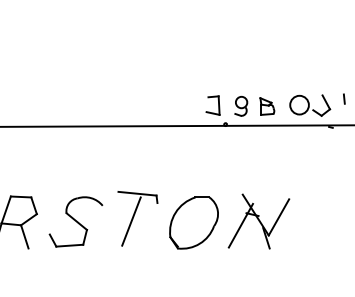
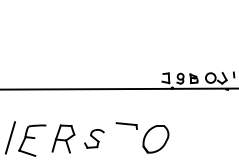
part: (75, 221) -> (94, 138), size x0.7
line: (131, 221) -> (123, 138), removed
part: (258, 221) -> (189, 138), removed

